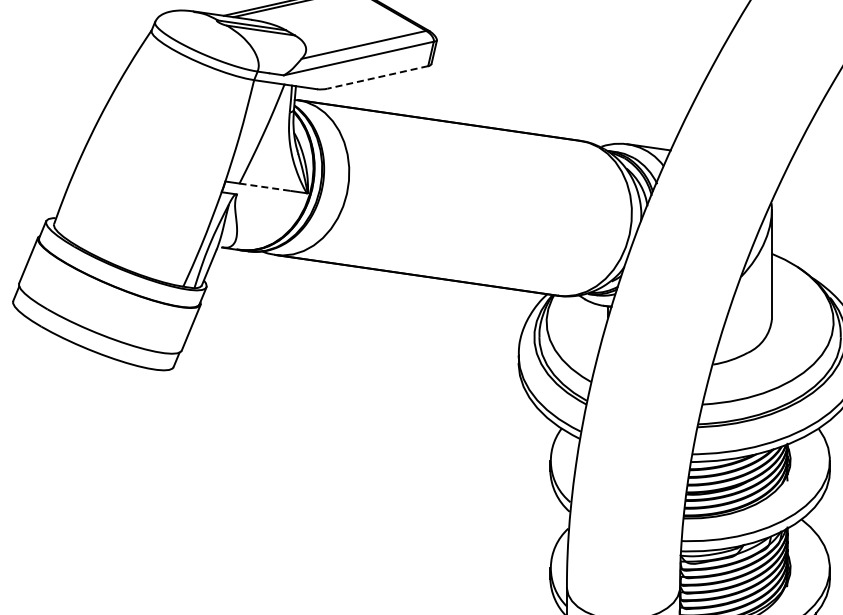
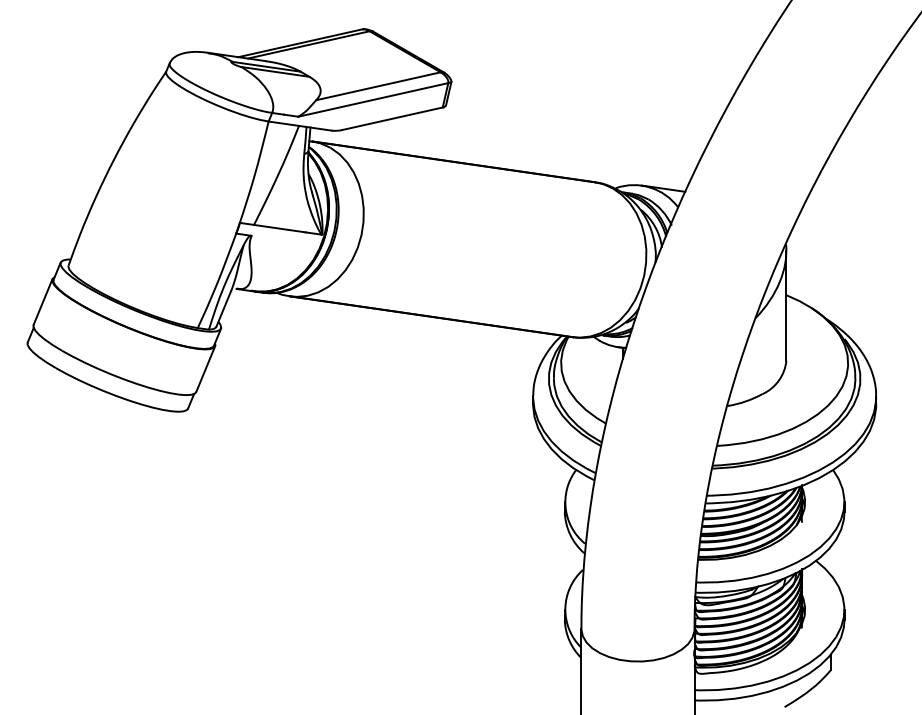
line: (377, 77) -> (392, 118), dashed -> solid
line: (265, 187) -> (280, 228), dashed -> solid

